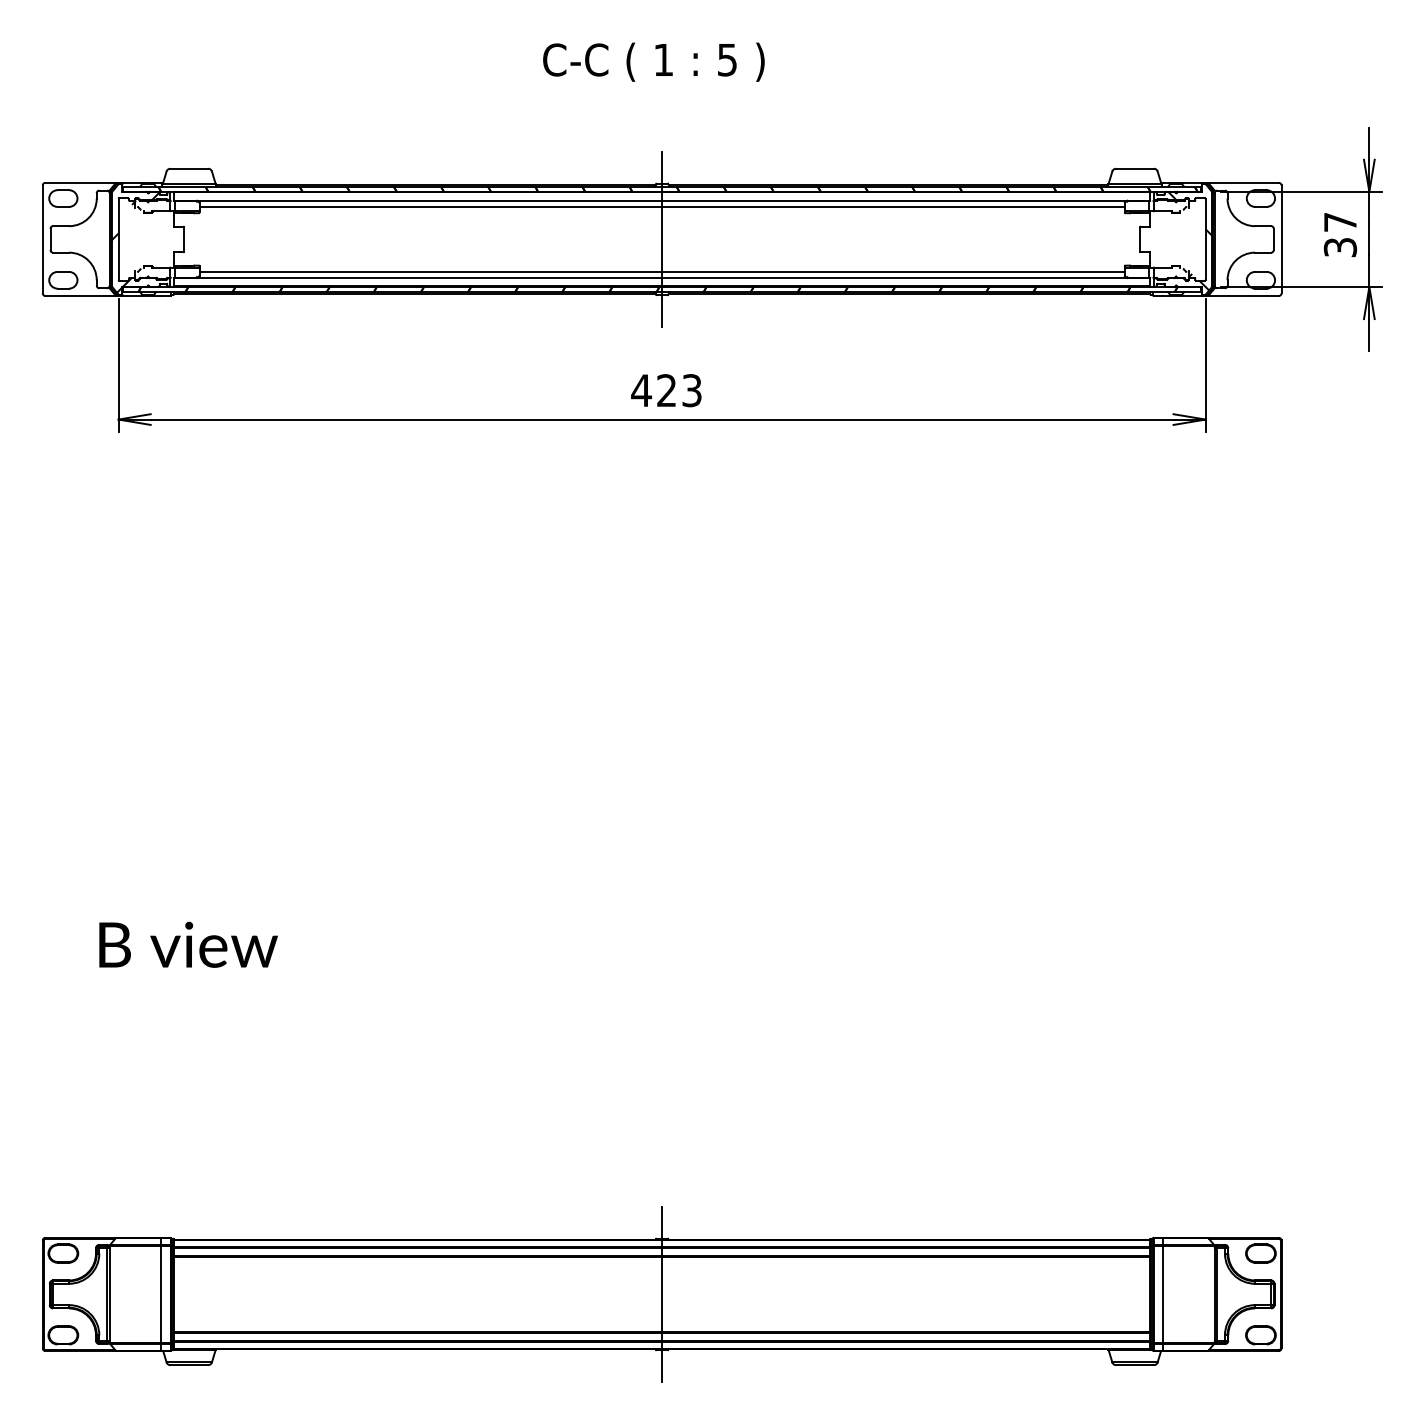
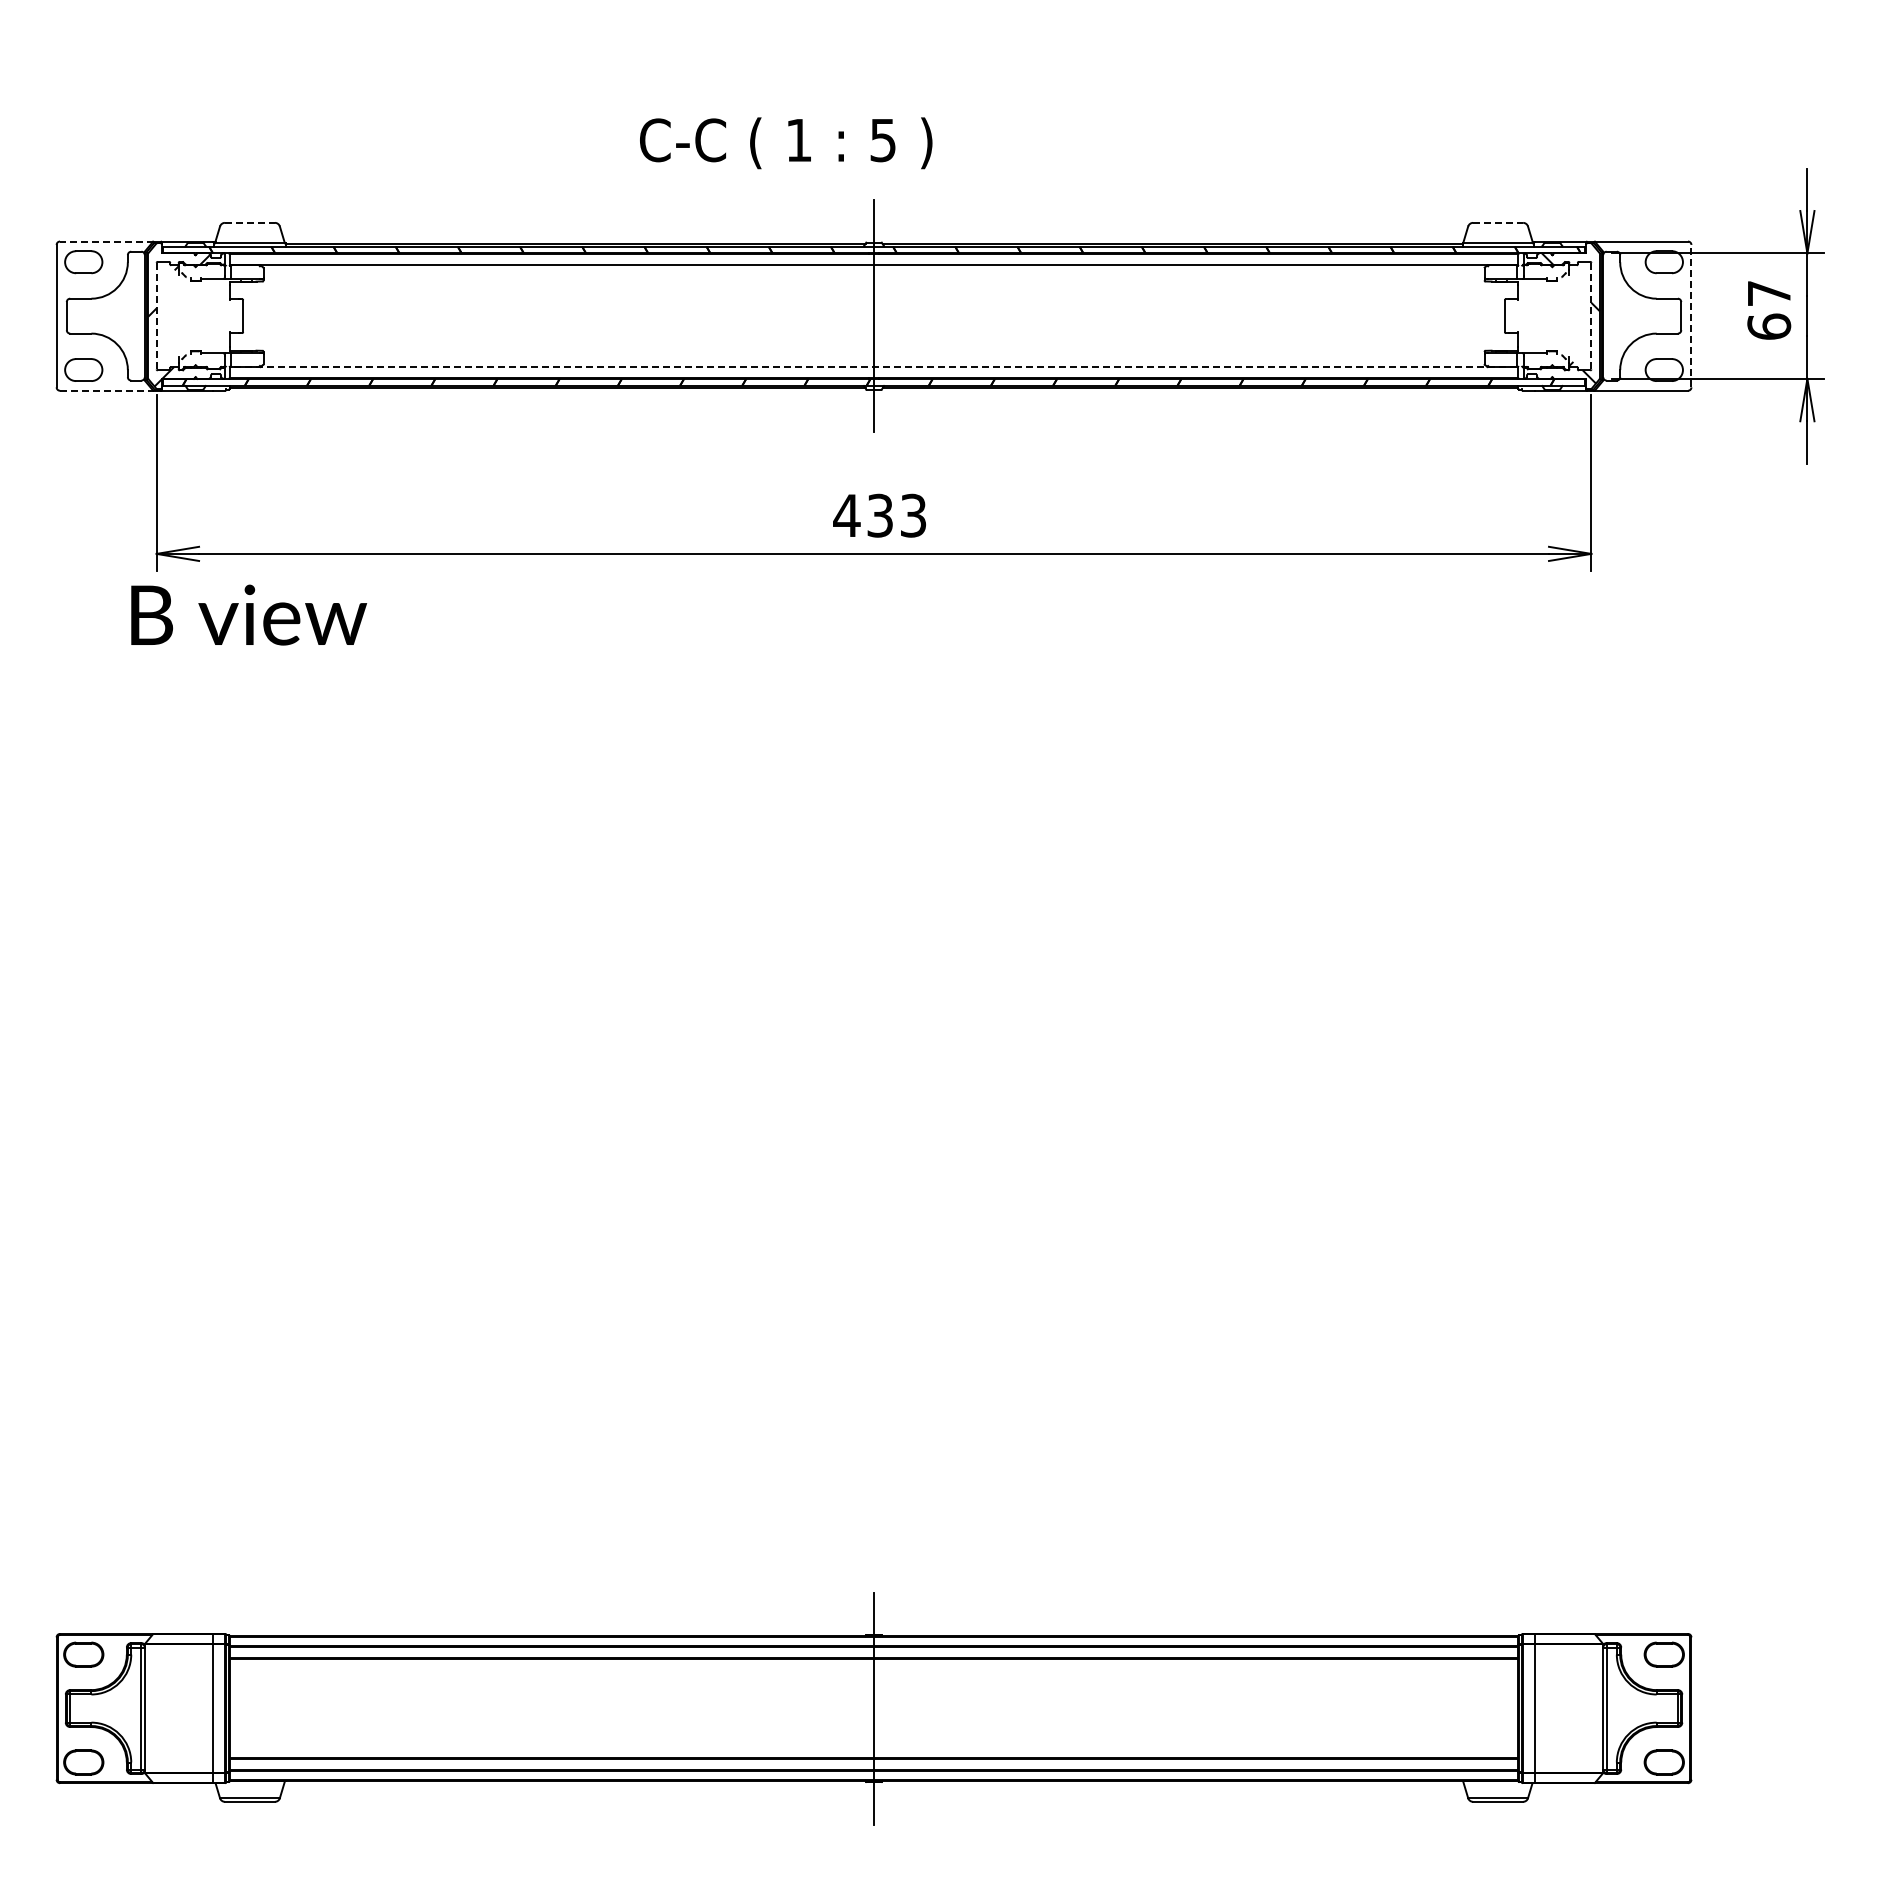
text: (654, 62) -> (786, 143), moved
line: (189, 168) -> (250, 222), solid -> dashed
line: (1135, 168) -> (1498, 222), solid -> dashed
line: (80, 182) -> (106, 241), solid -> dashed
line: (661, 207) -> (873, 273), removed
line: (118, 238) -> (156, 315), solid -> dashed
line: (1281, 238) -> (1691, 315), solid -> dashed
line: (1205, 239) -> (1591, 316), solid -> dashed
text: (1340, 247) -> (1769, 326), 37 -> 67
line: (661, 271) -> (873, 358), removed
line: (661, 278) -> (873, 367), solid -> dashed
line: (80, 295) -> (106, 390), solid -> dashed
text: (666, 390) -> (879, 515), 423 -> 433
text: (188, 944) -> (249, 614), moved

